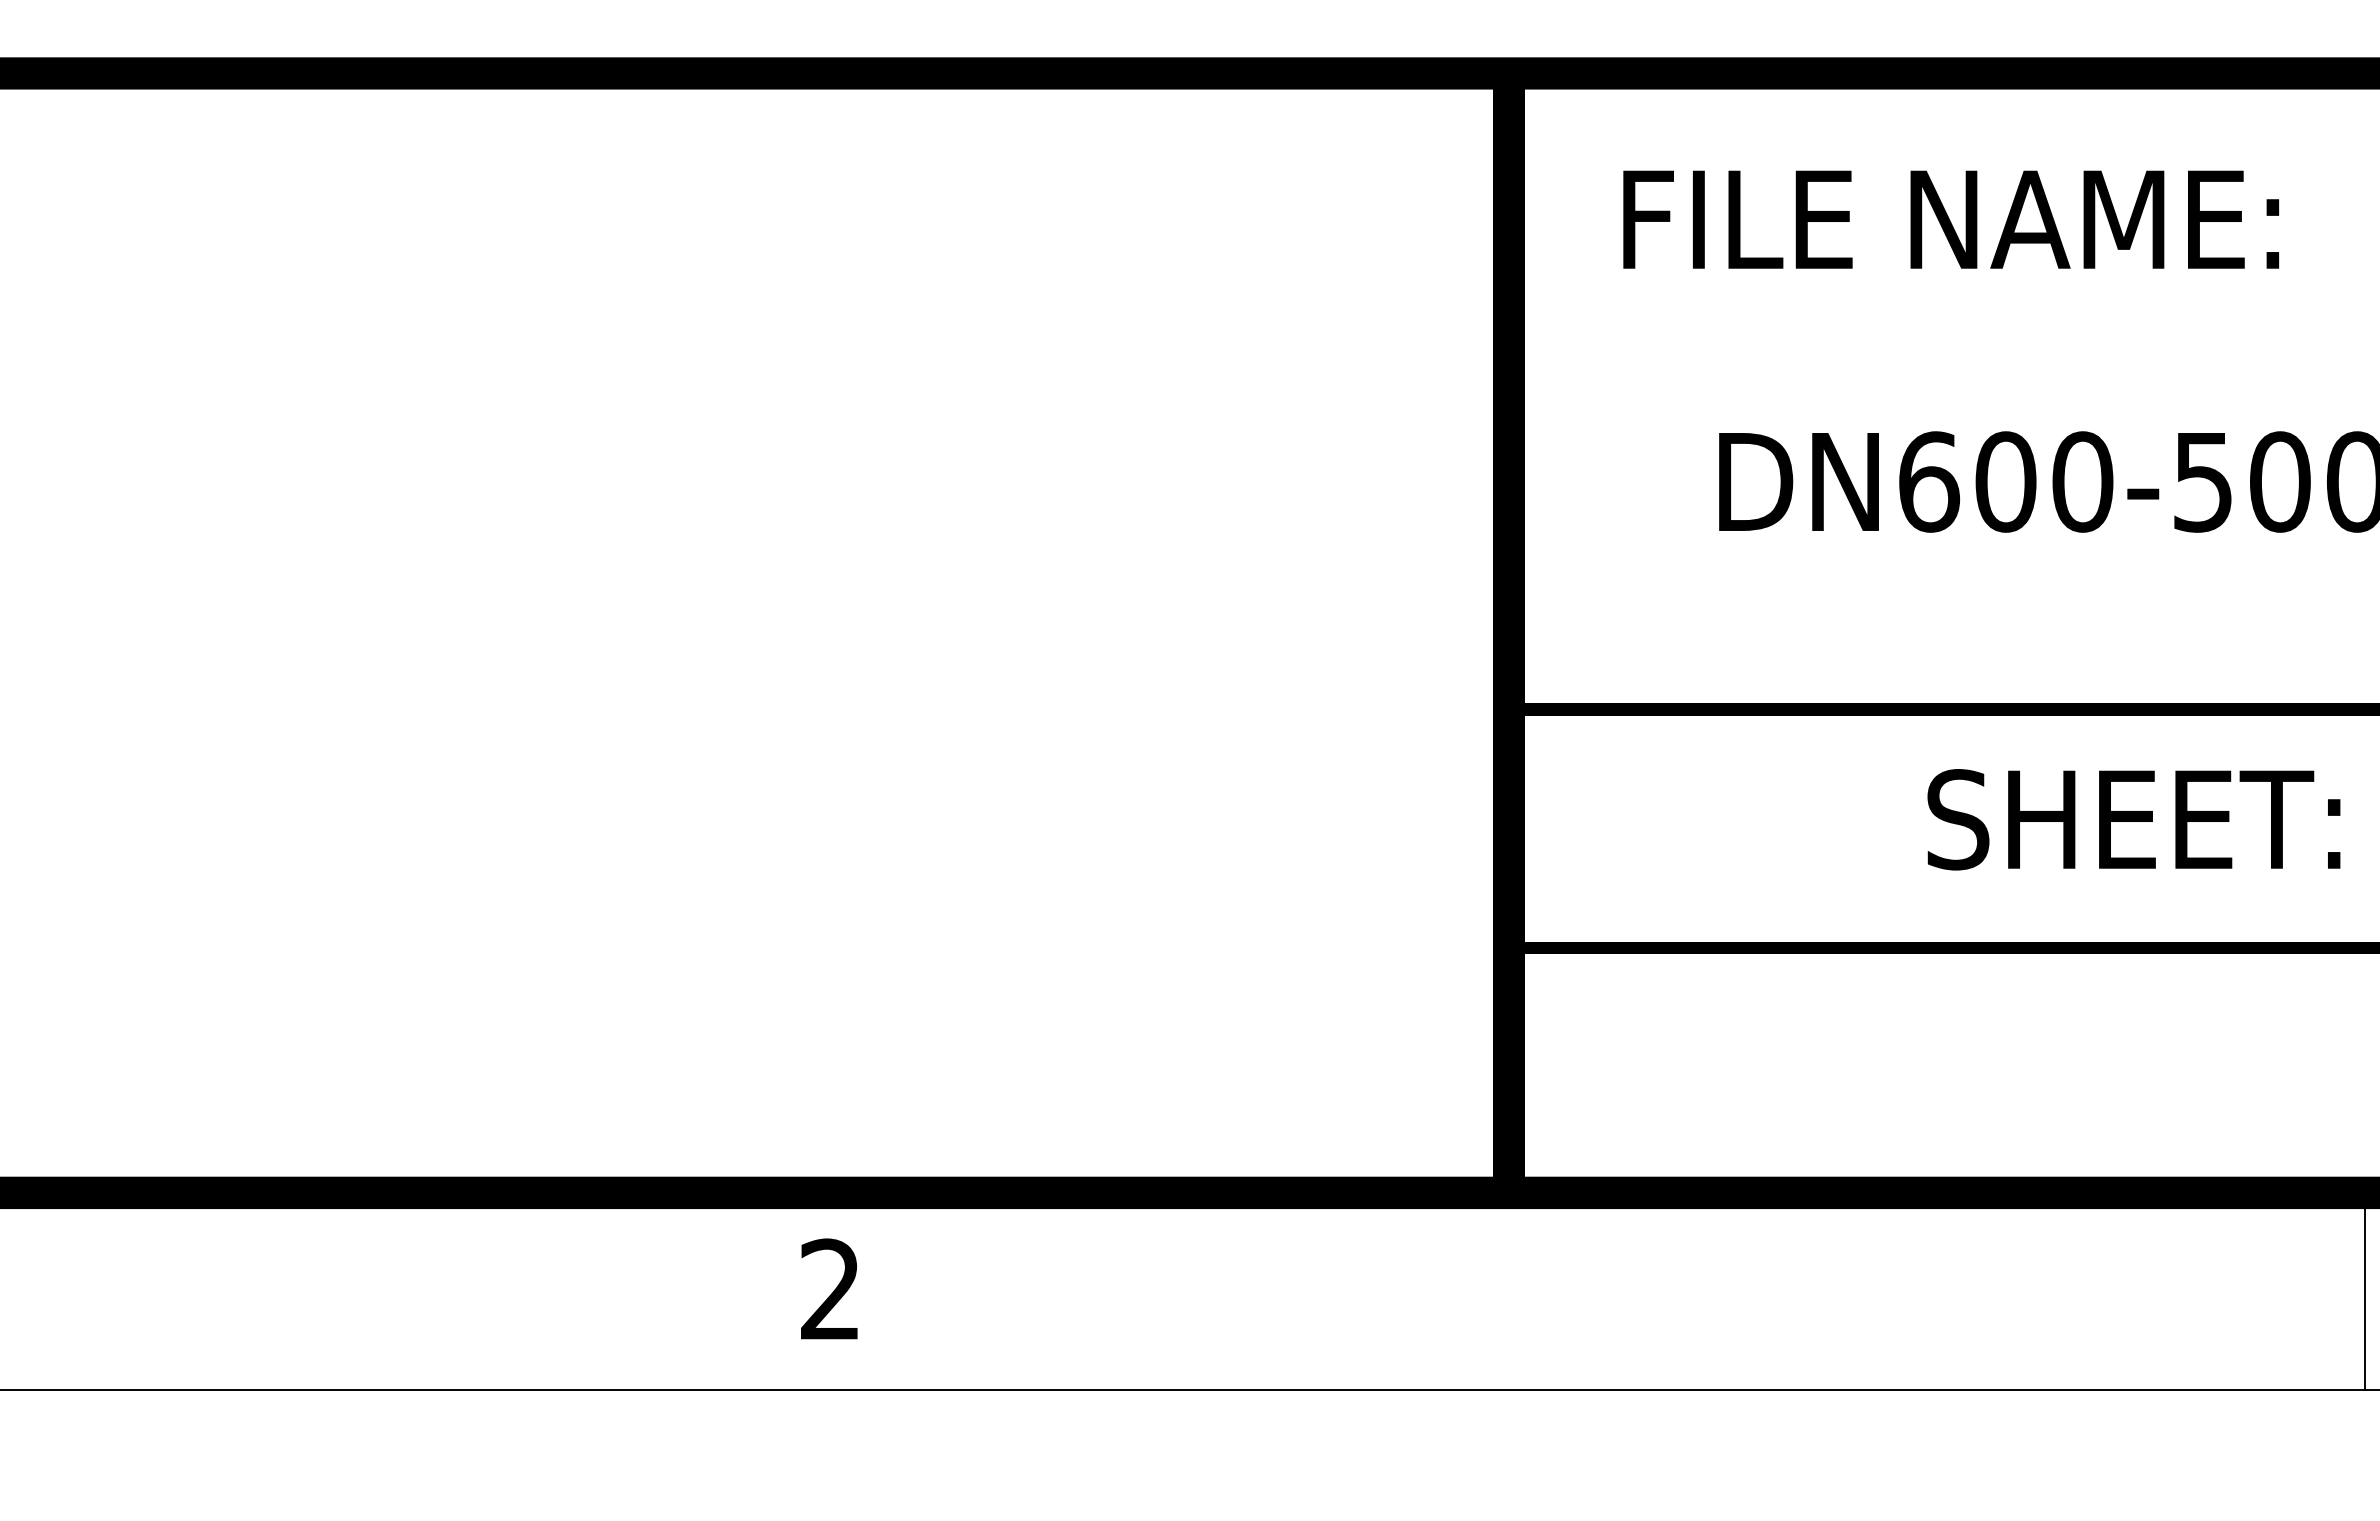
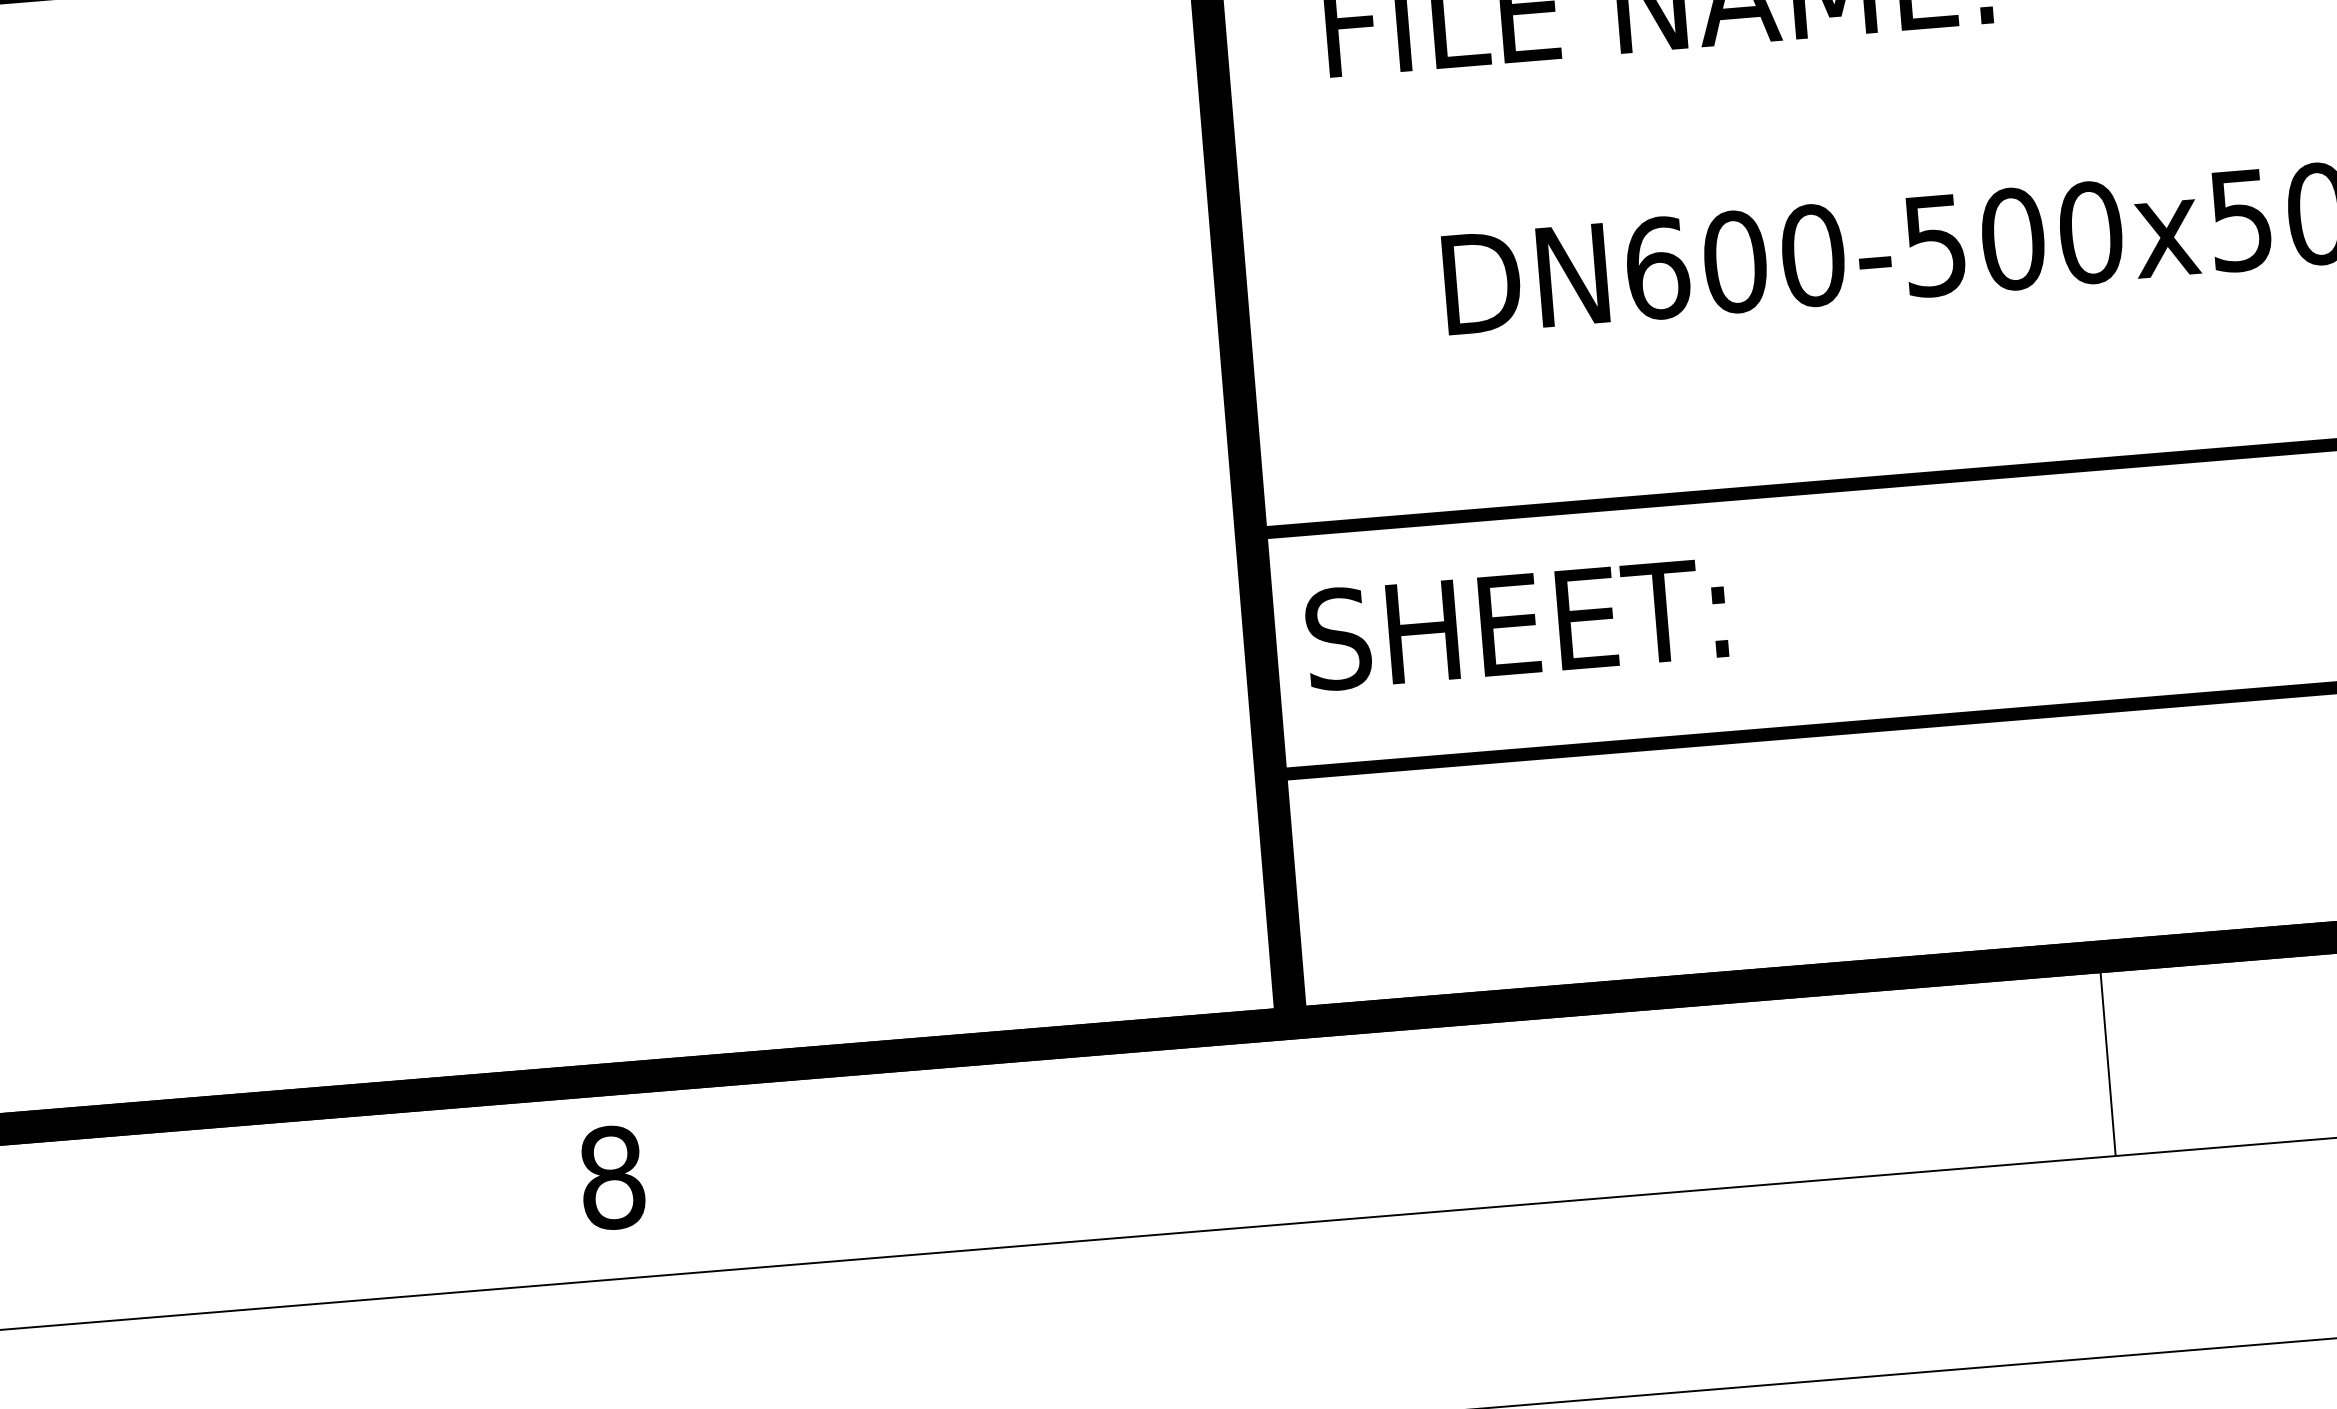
text: (2133, 819) -> (1515, 624), moved
line: (2364, 1286) -> (2106, 1051), moved
text: (830, 1289) -> (612, 1177), 2 -> 8

